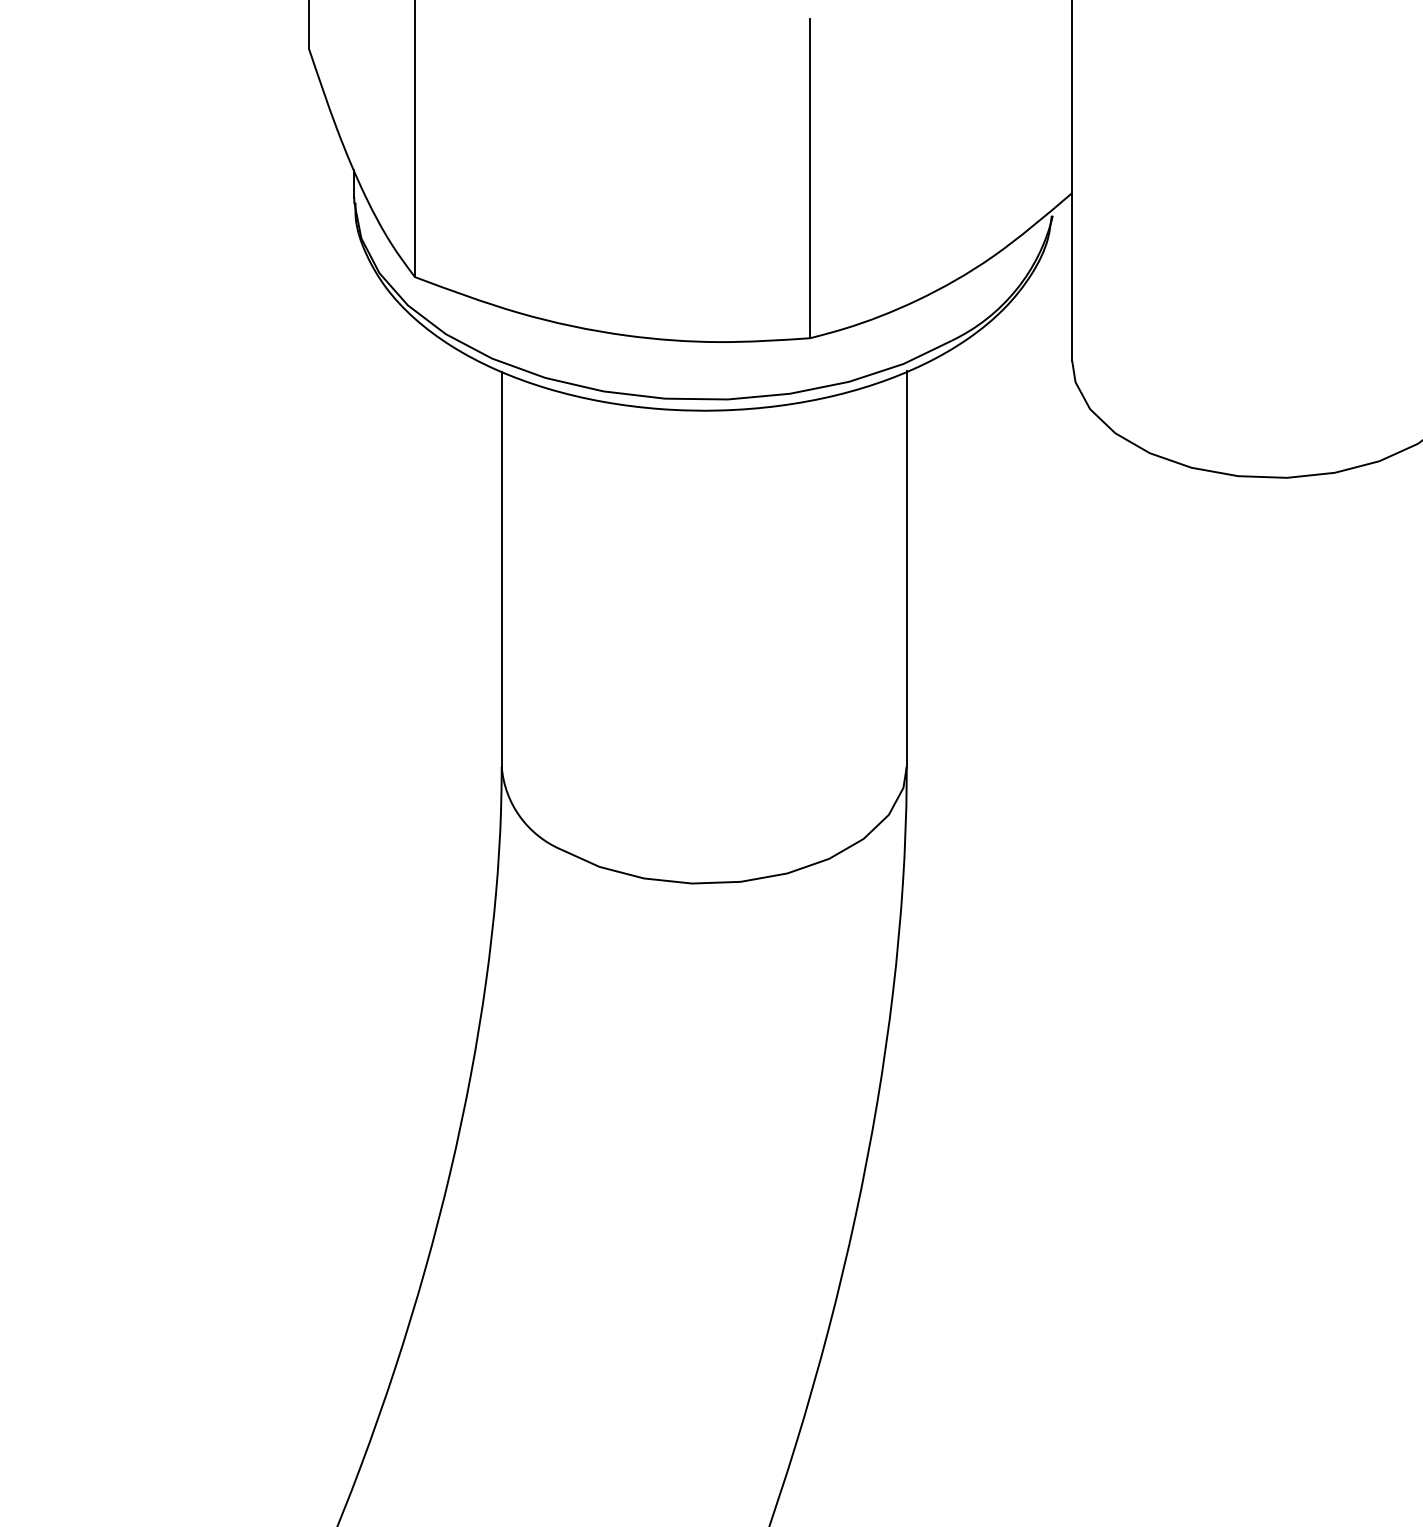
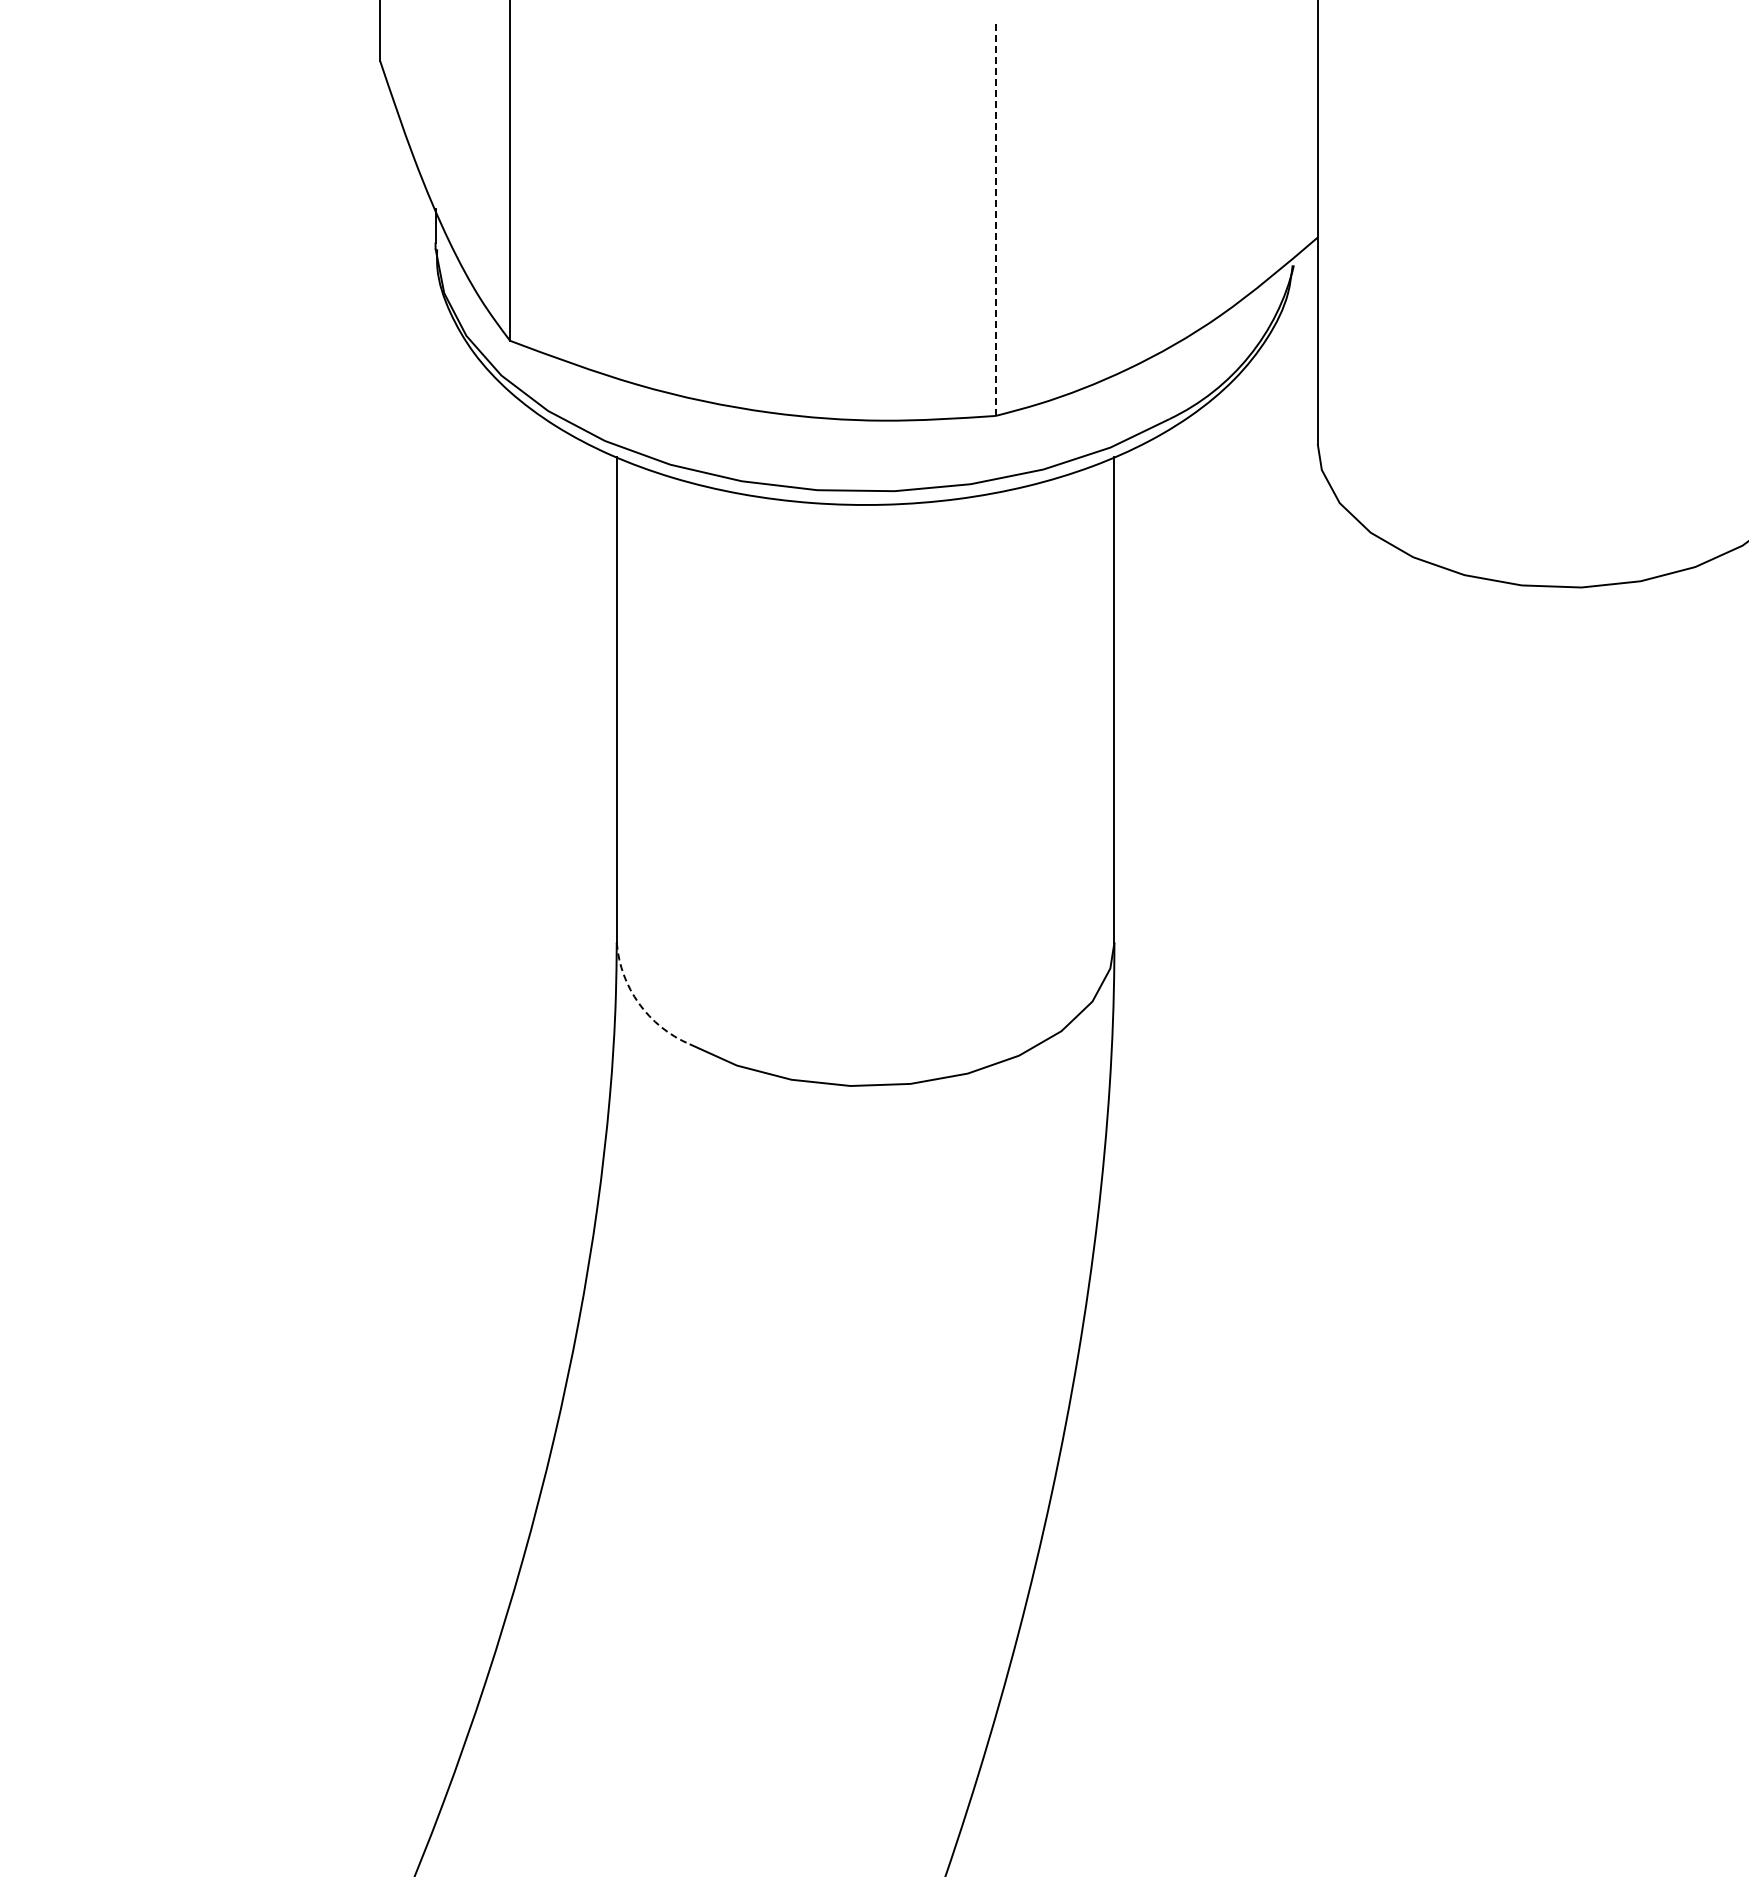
line: (809, 179) -> (995, 220), solid -> dashed
arc: (520, 816) -> (639, 1003), solid -> dashed

